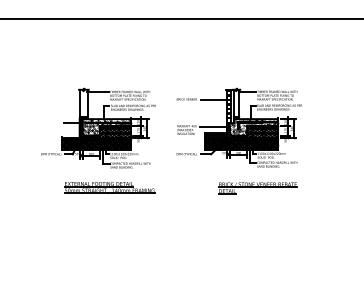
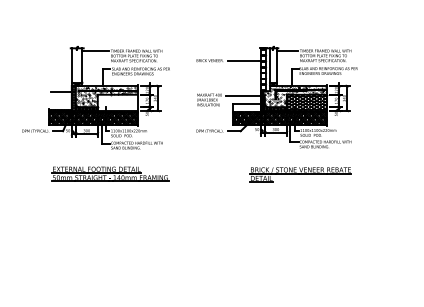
hatch: (115, 131) -> (117, 101), removed
hatch: (215, 136) -> (246, 108), removed

